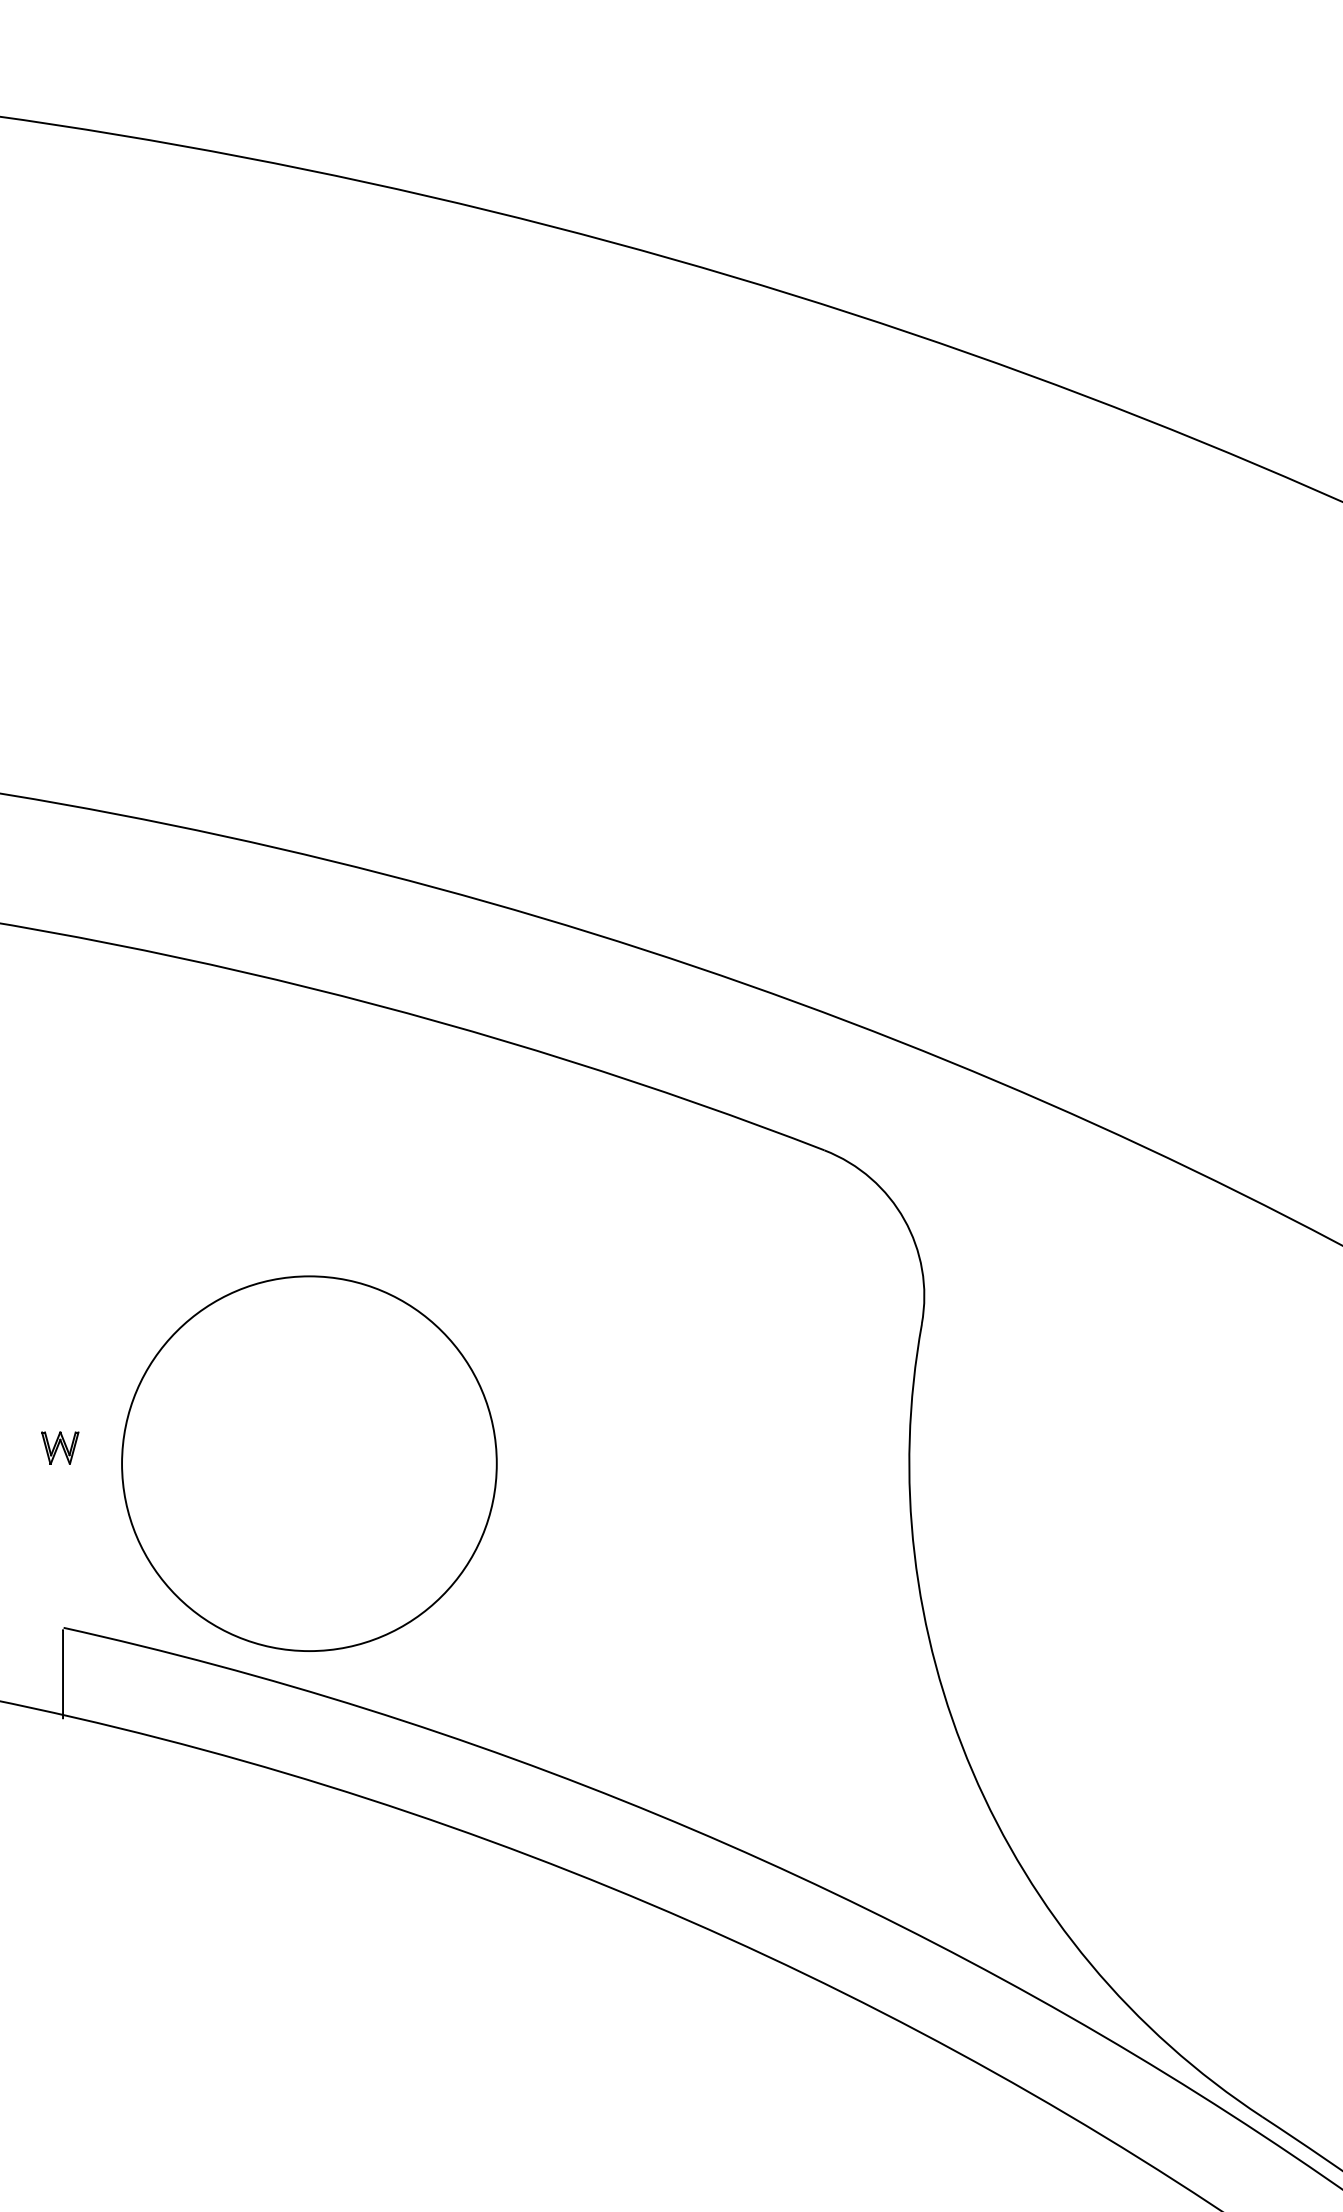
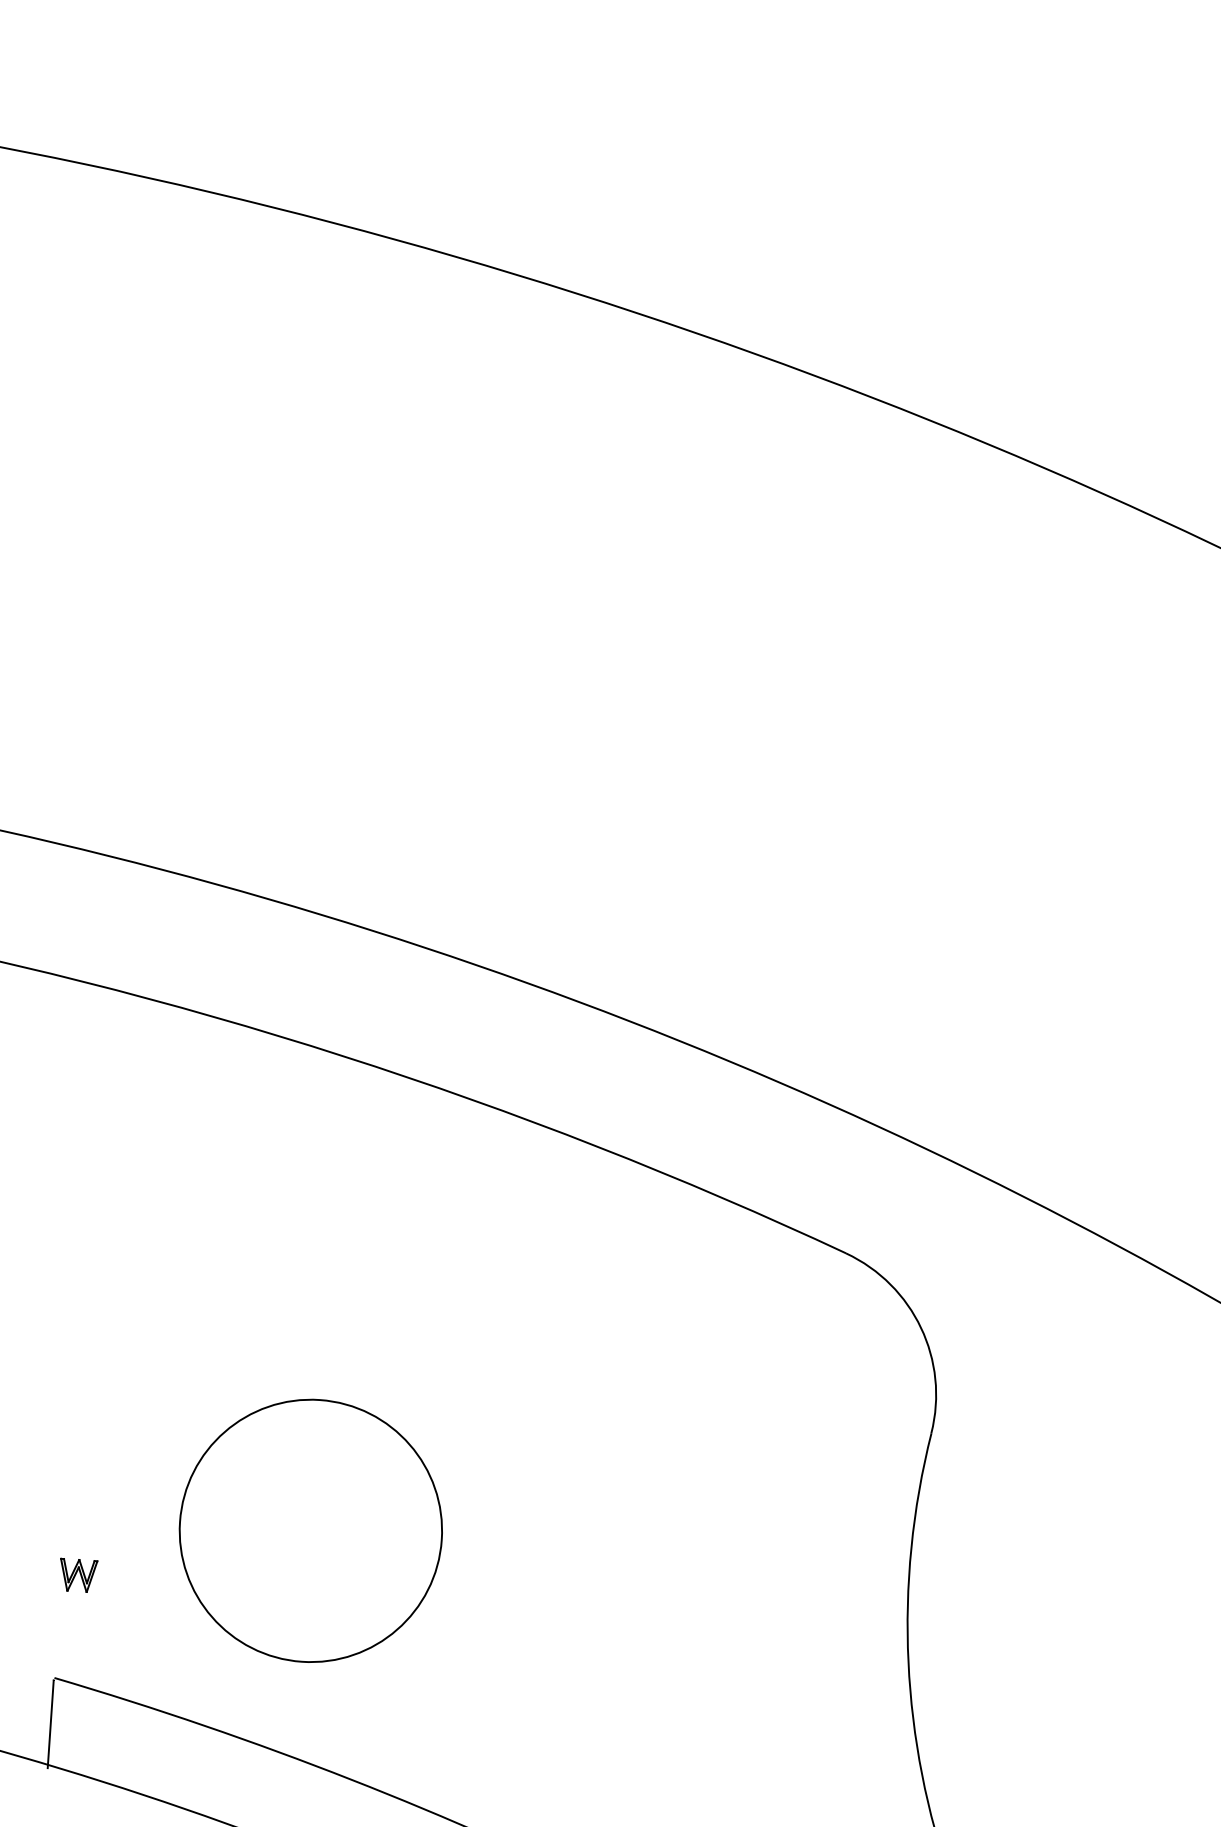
part: (60, 1447) -> (78, 1575), moved
circle: (309, 1463) -> (310, 1530), size x0.7

